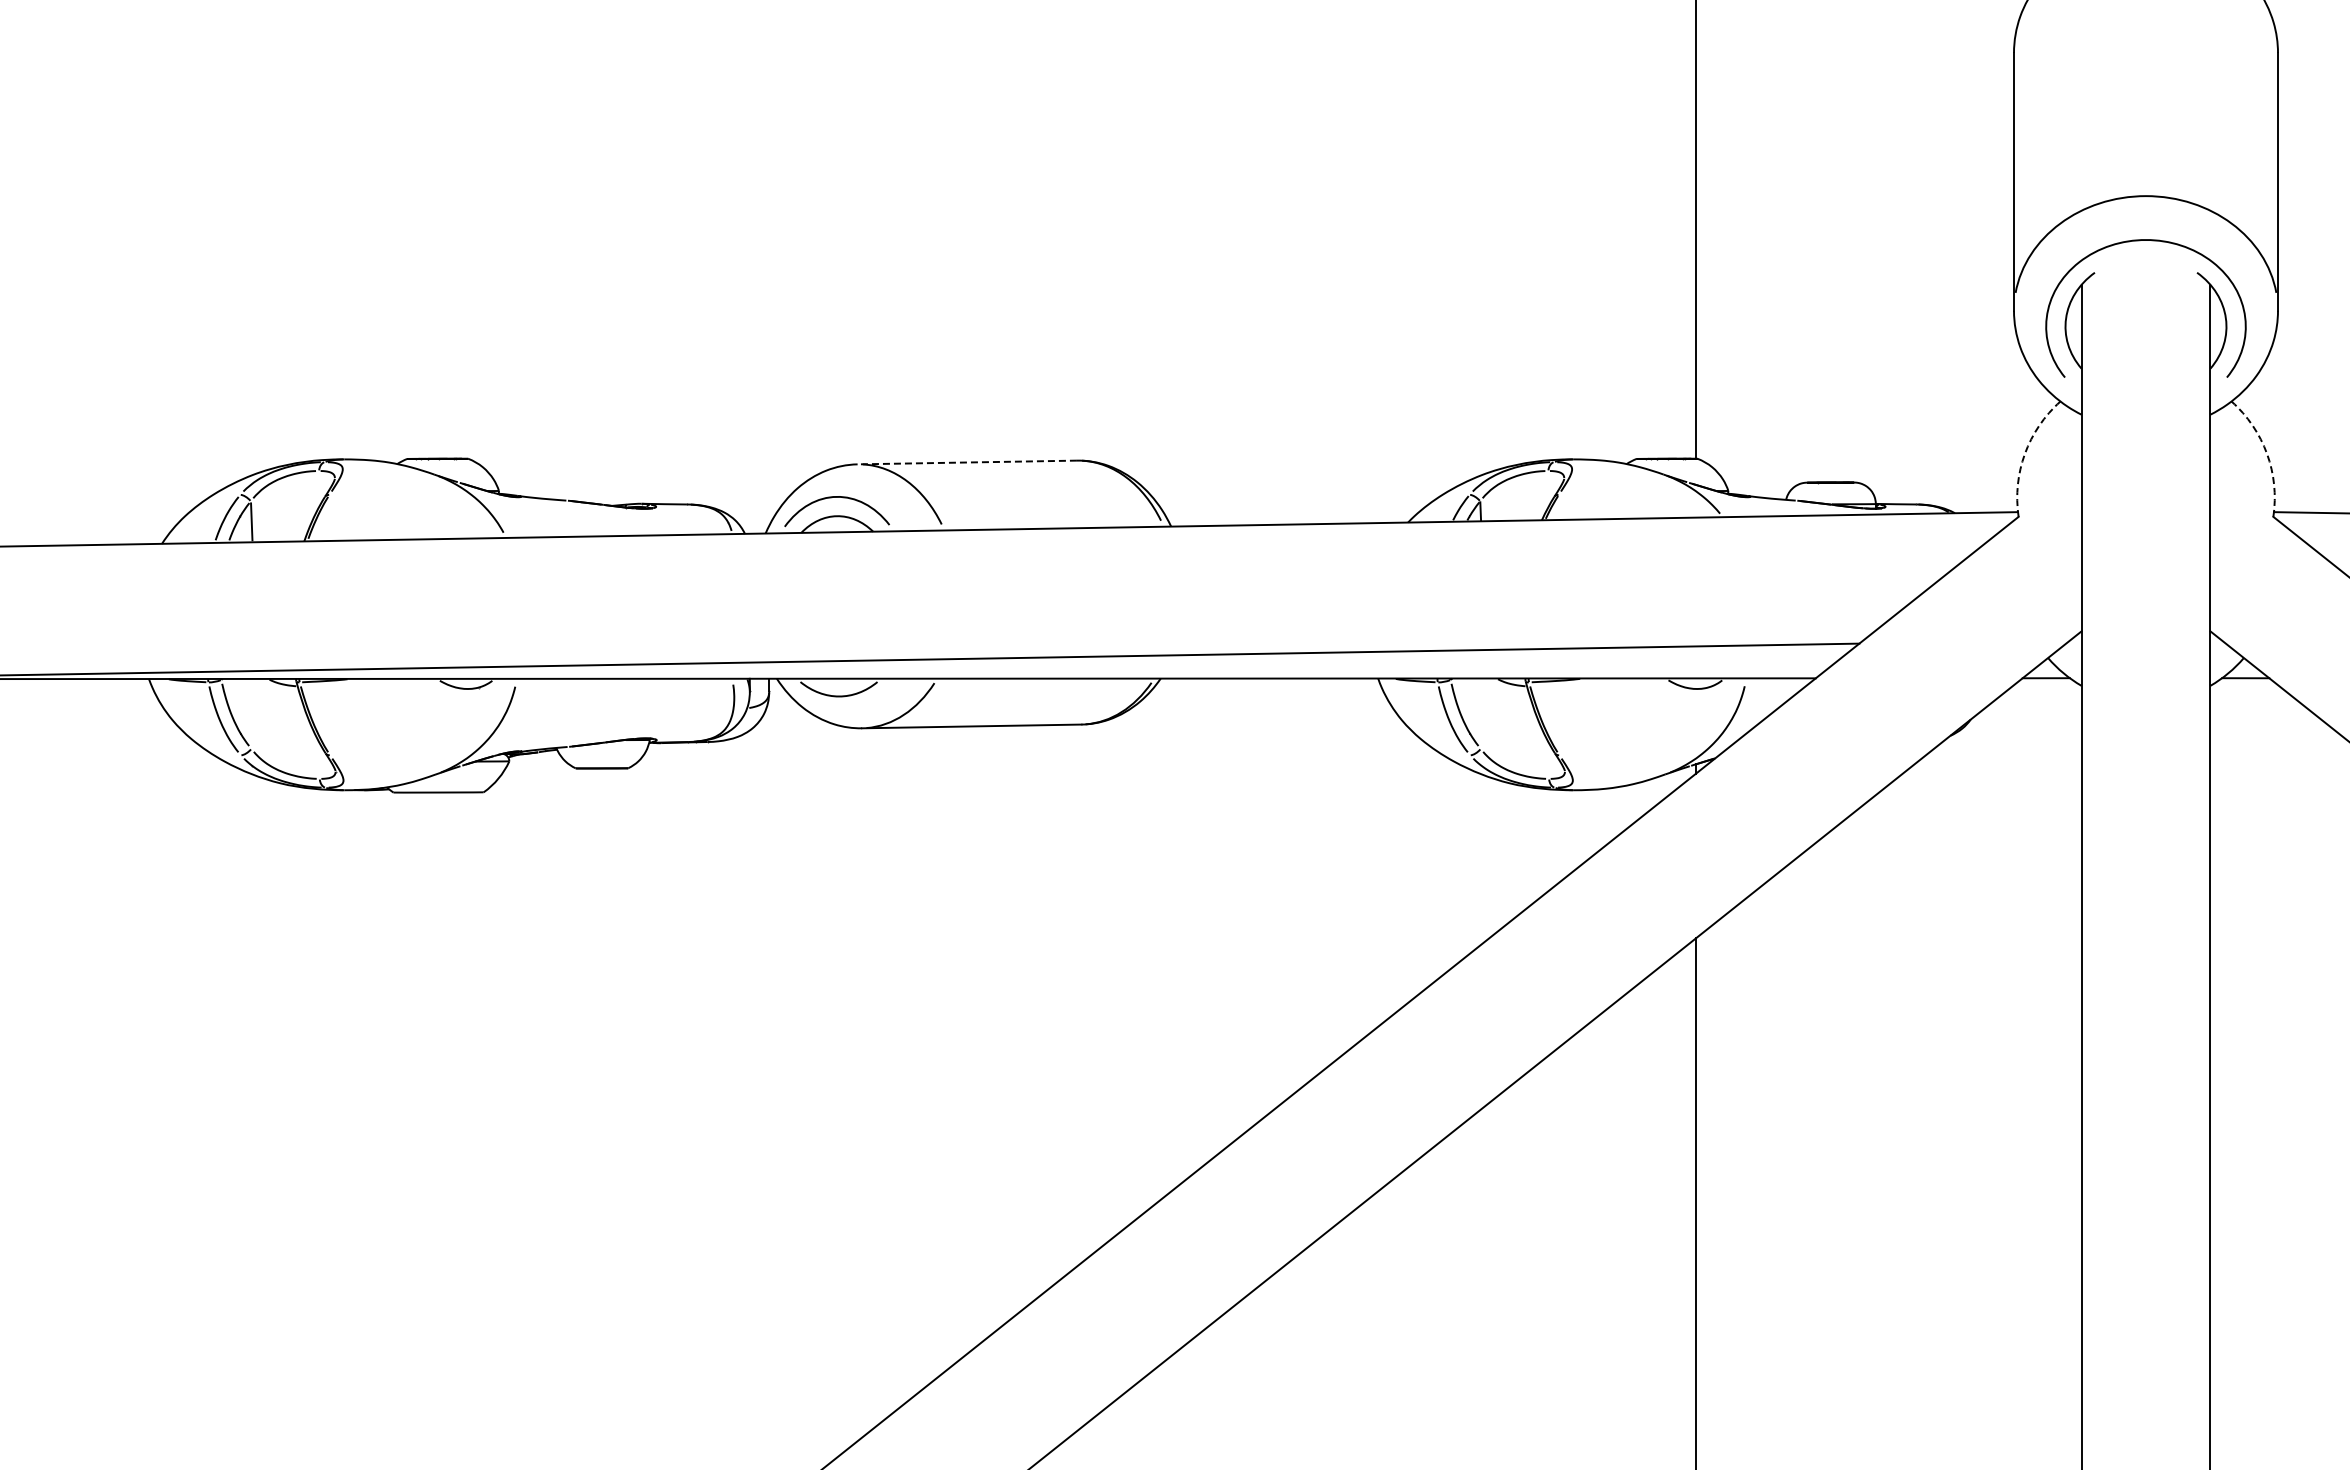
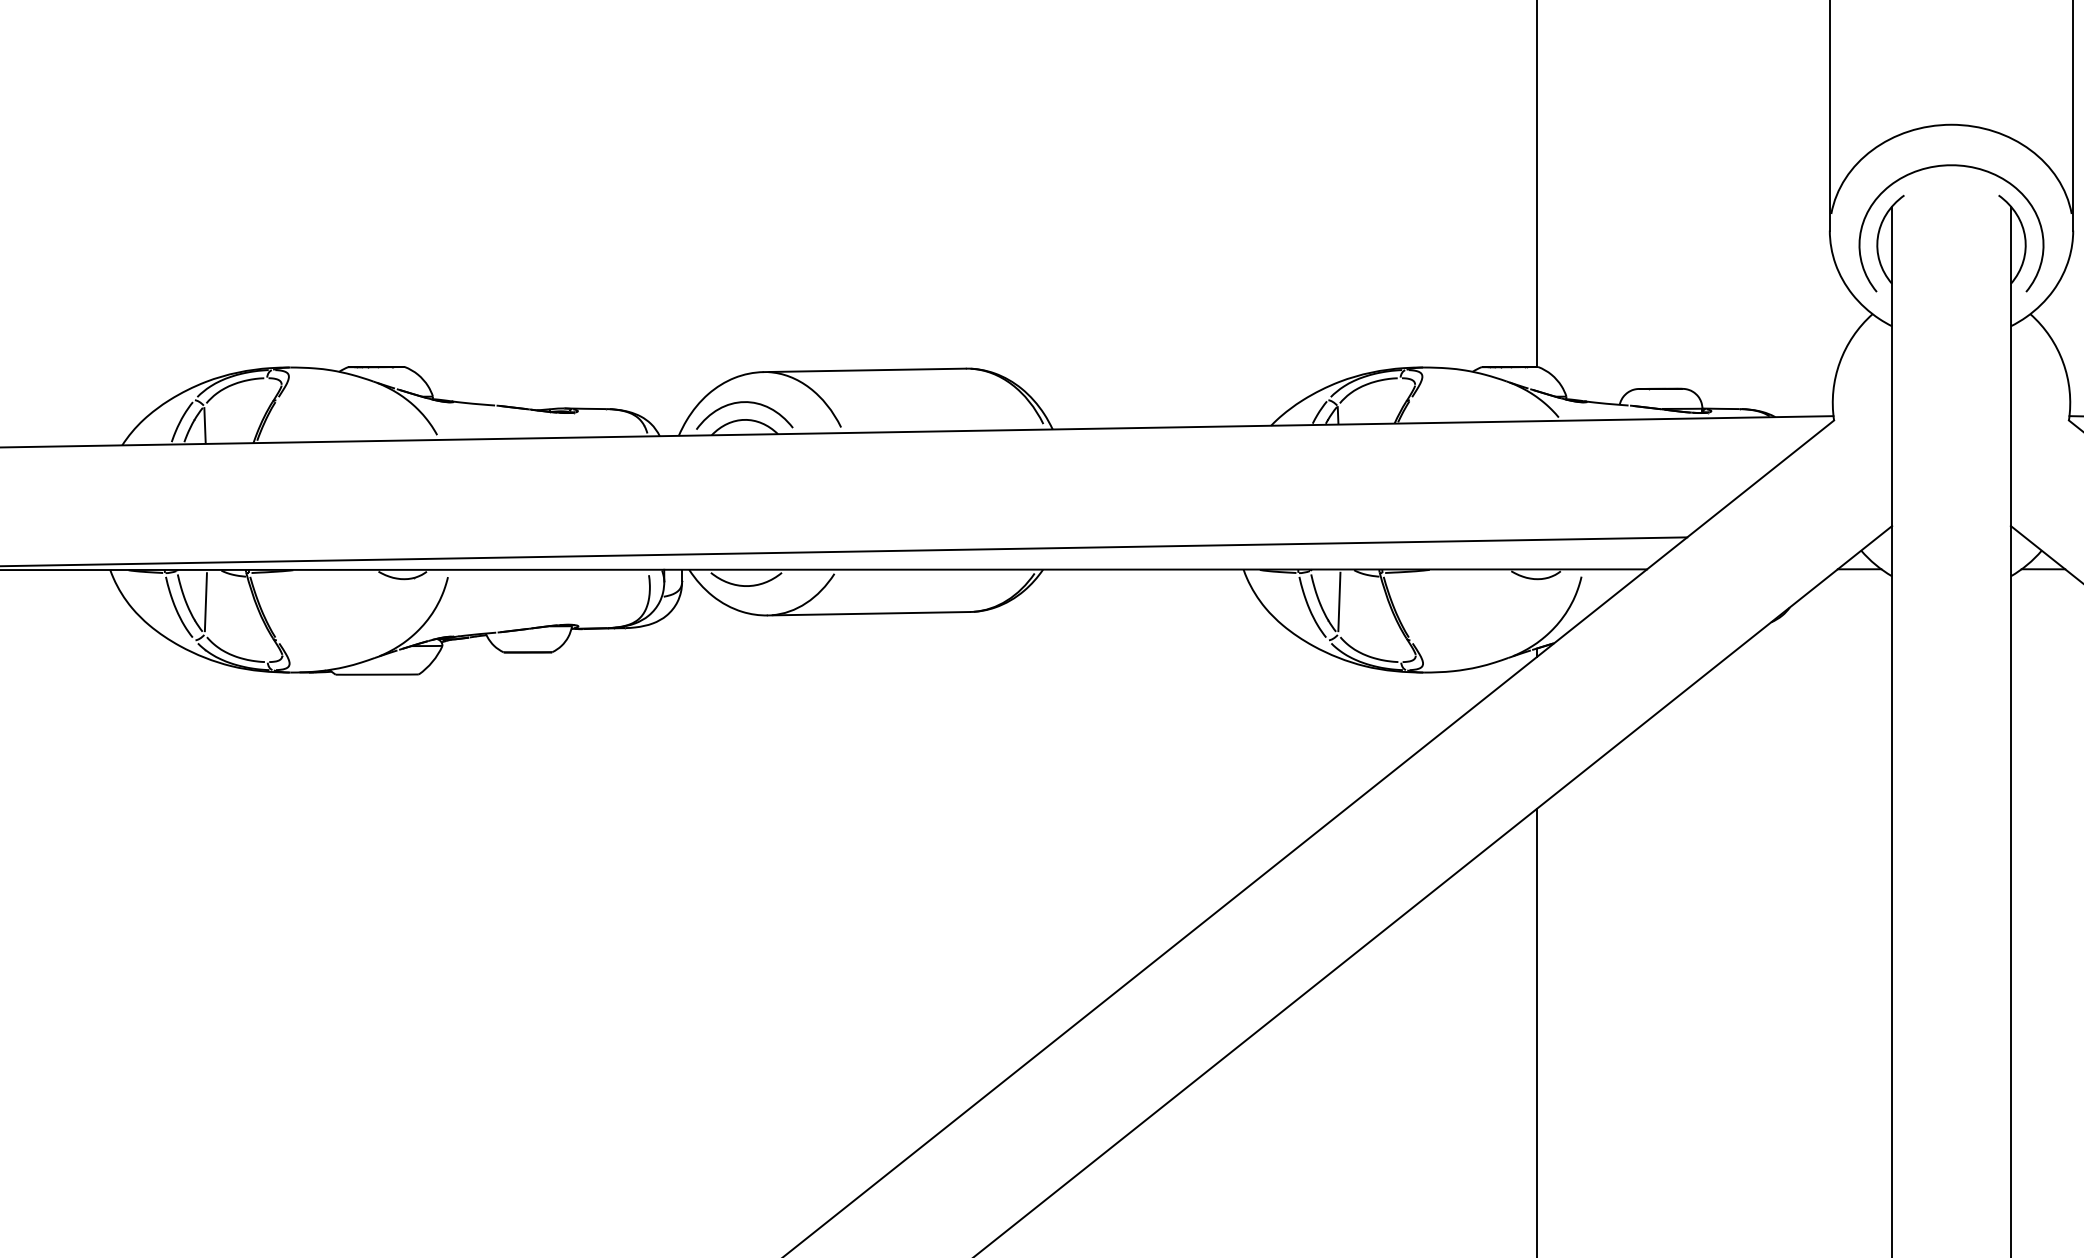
arc: (2024, 453) -> (1839, 362), dashed -> solid
arc: (2267, 453) -> (2063, 362), dashed -> solid
line: (967, 462) -> (864, 370), dashed -> solid
line: (252, 713) -> (205, 601), added
line: (1481, 713) -> (1338, 601), added

